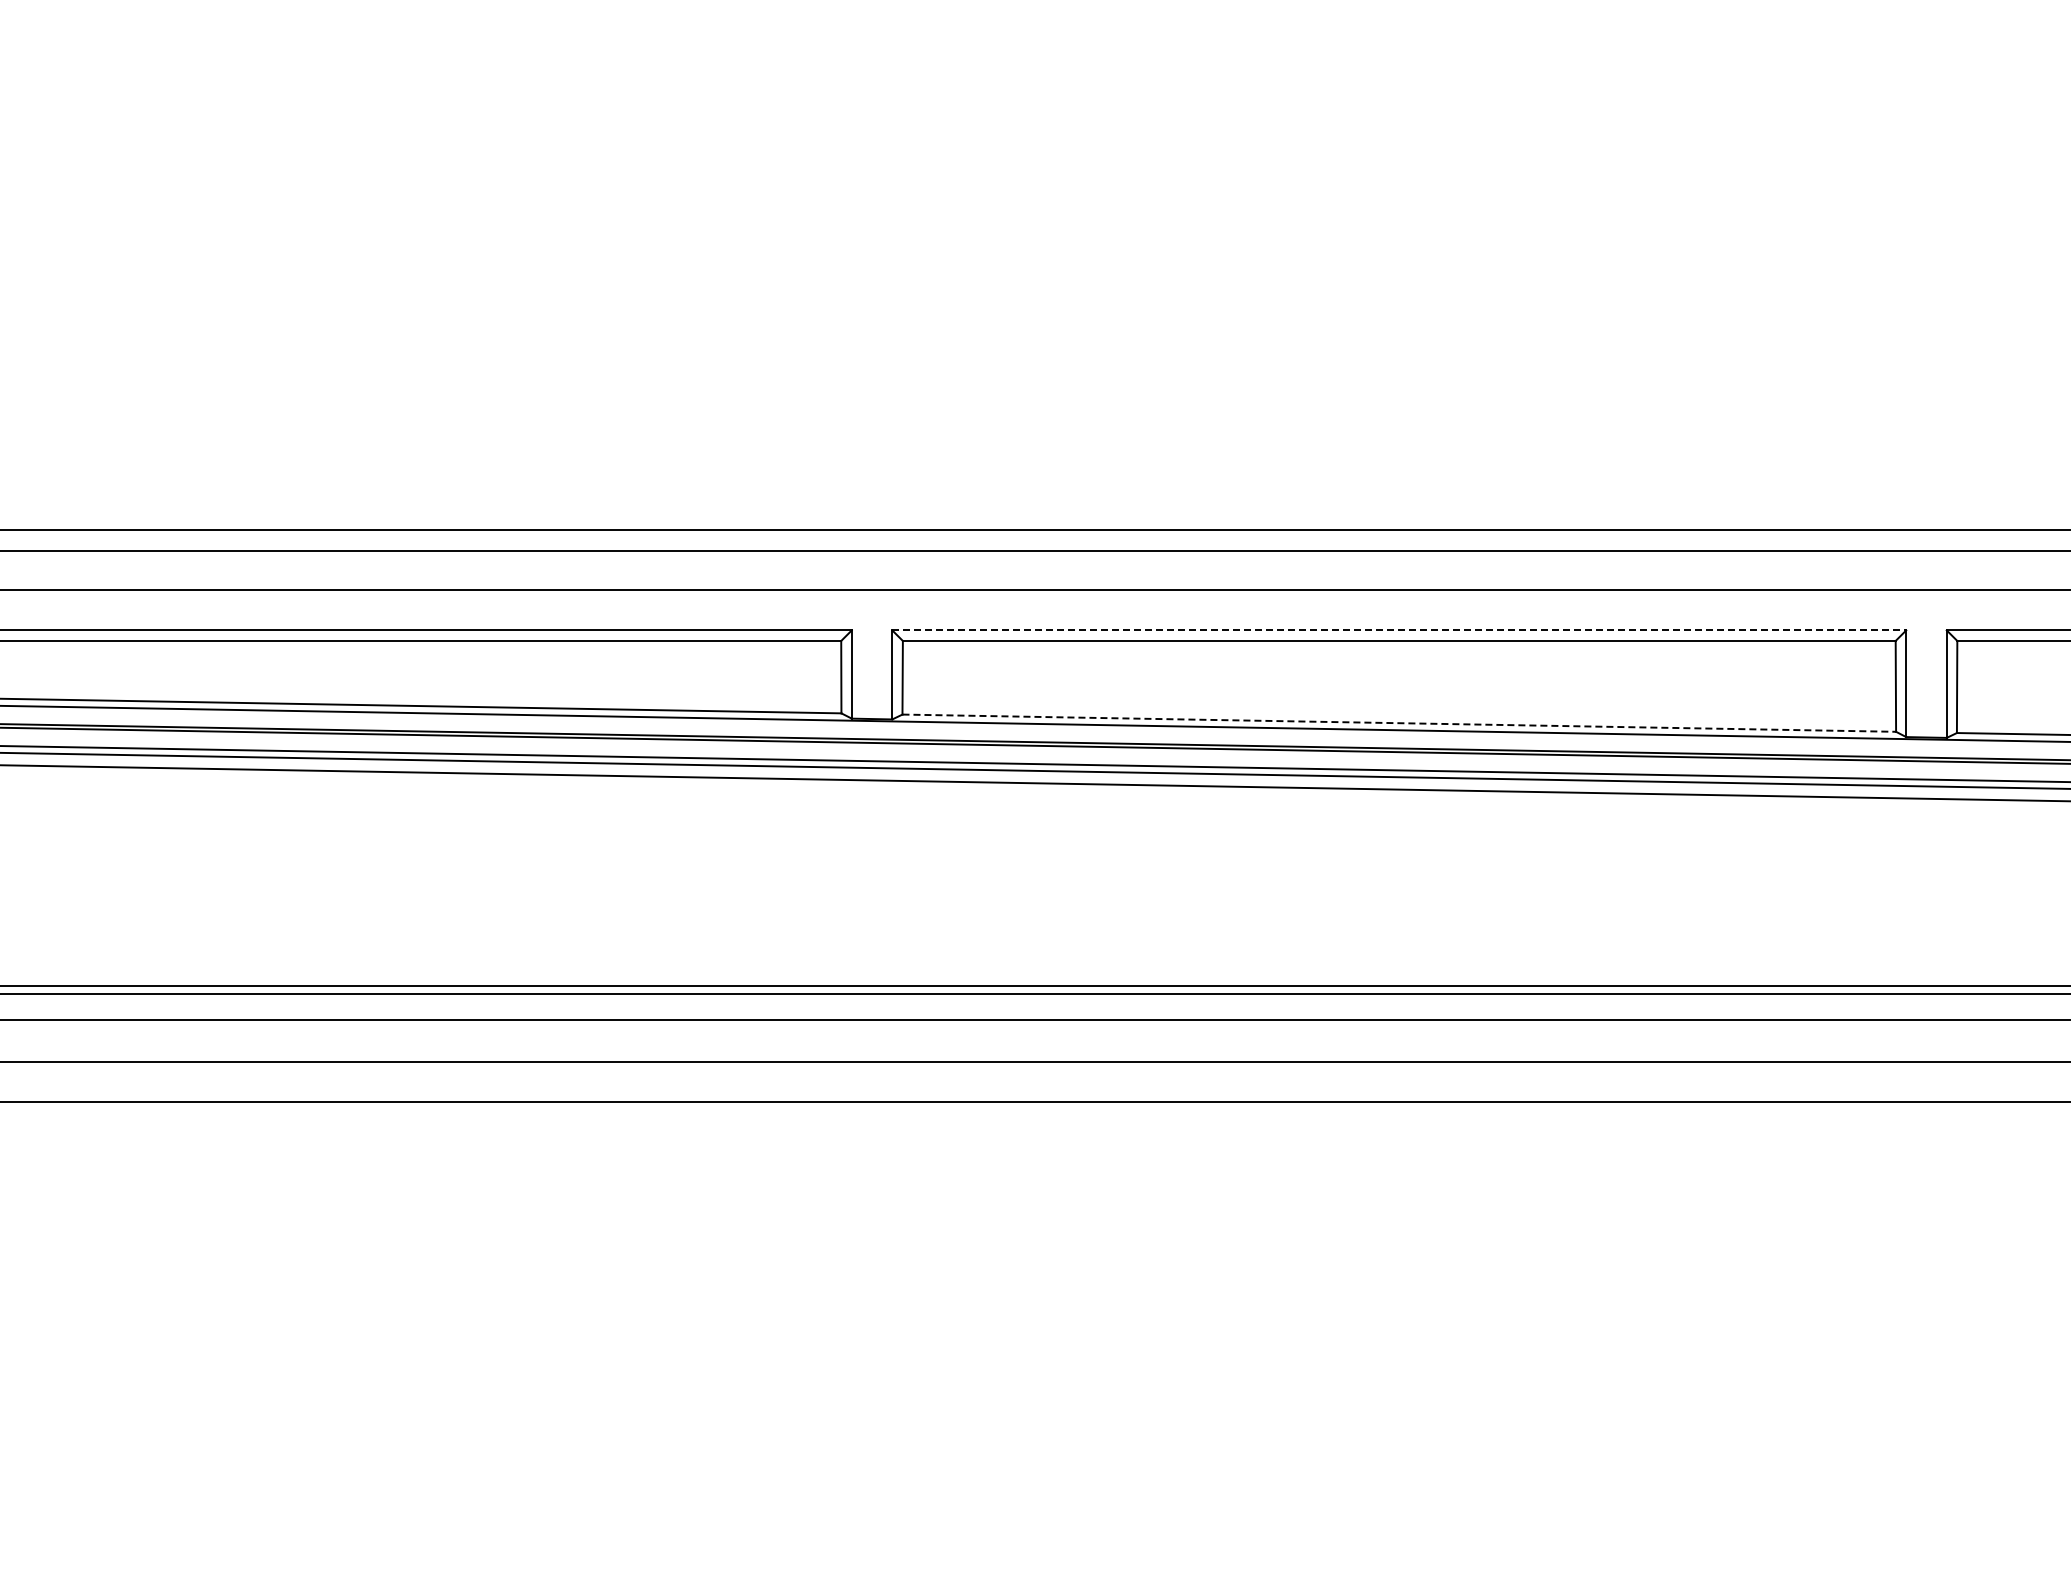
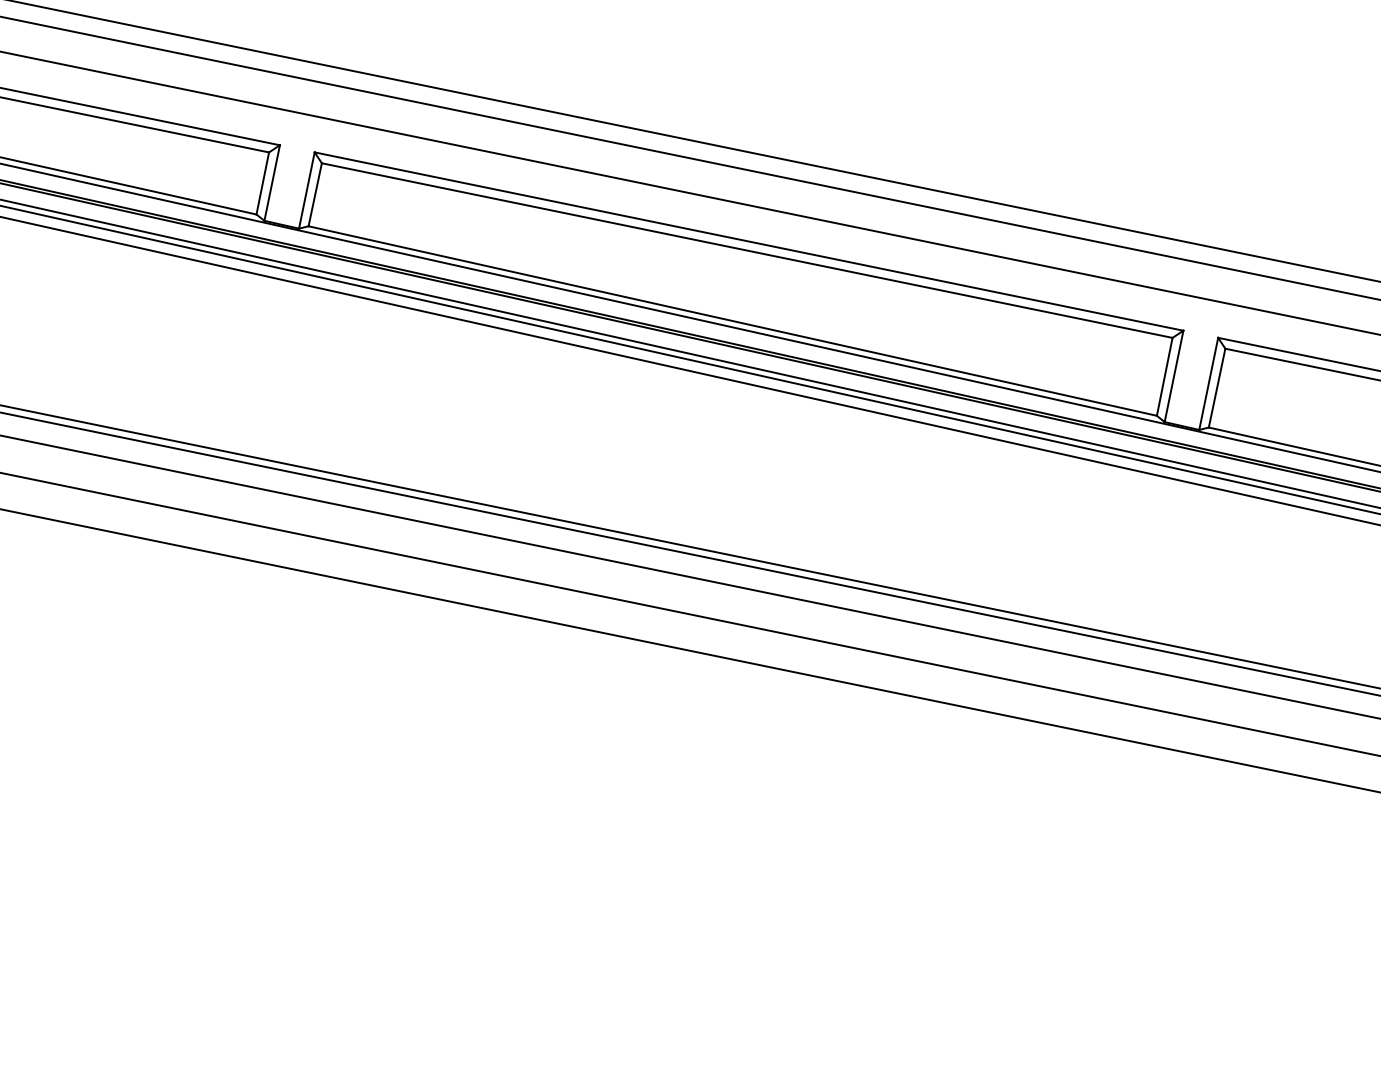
line: (1399, 630) -> (749, 241), dashed -> solid
line: (1399, 723) -> (732, 321), dashed -> solid

